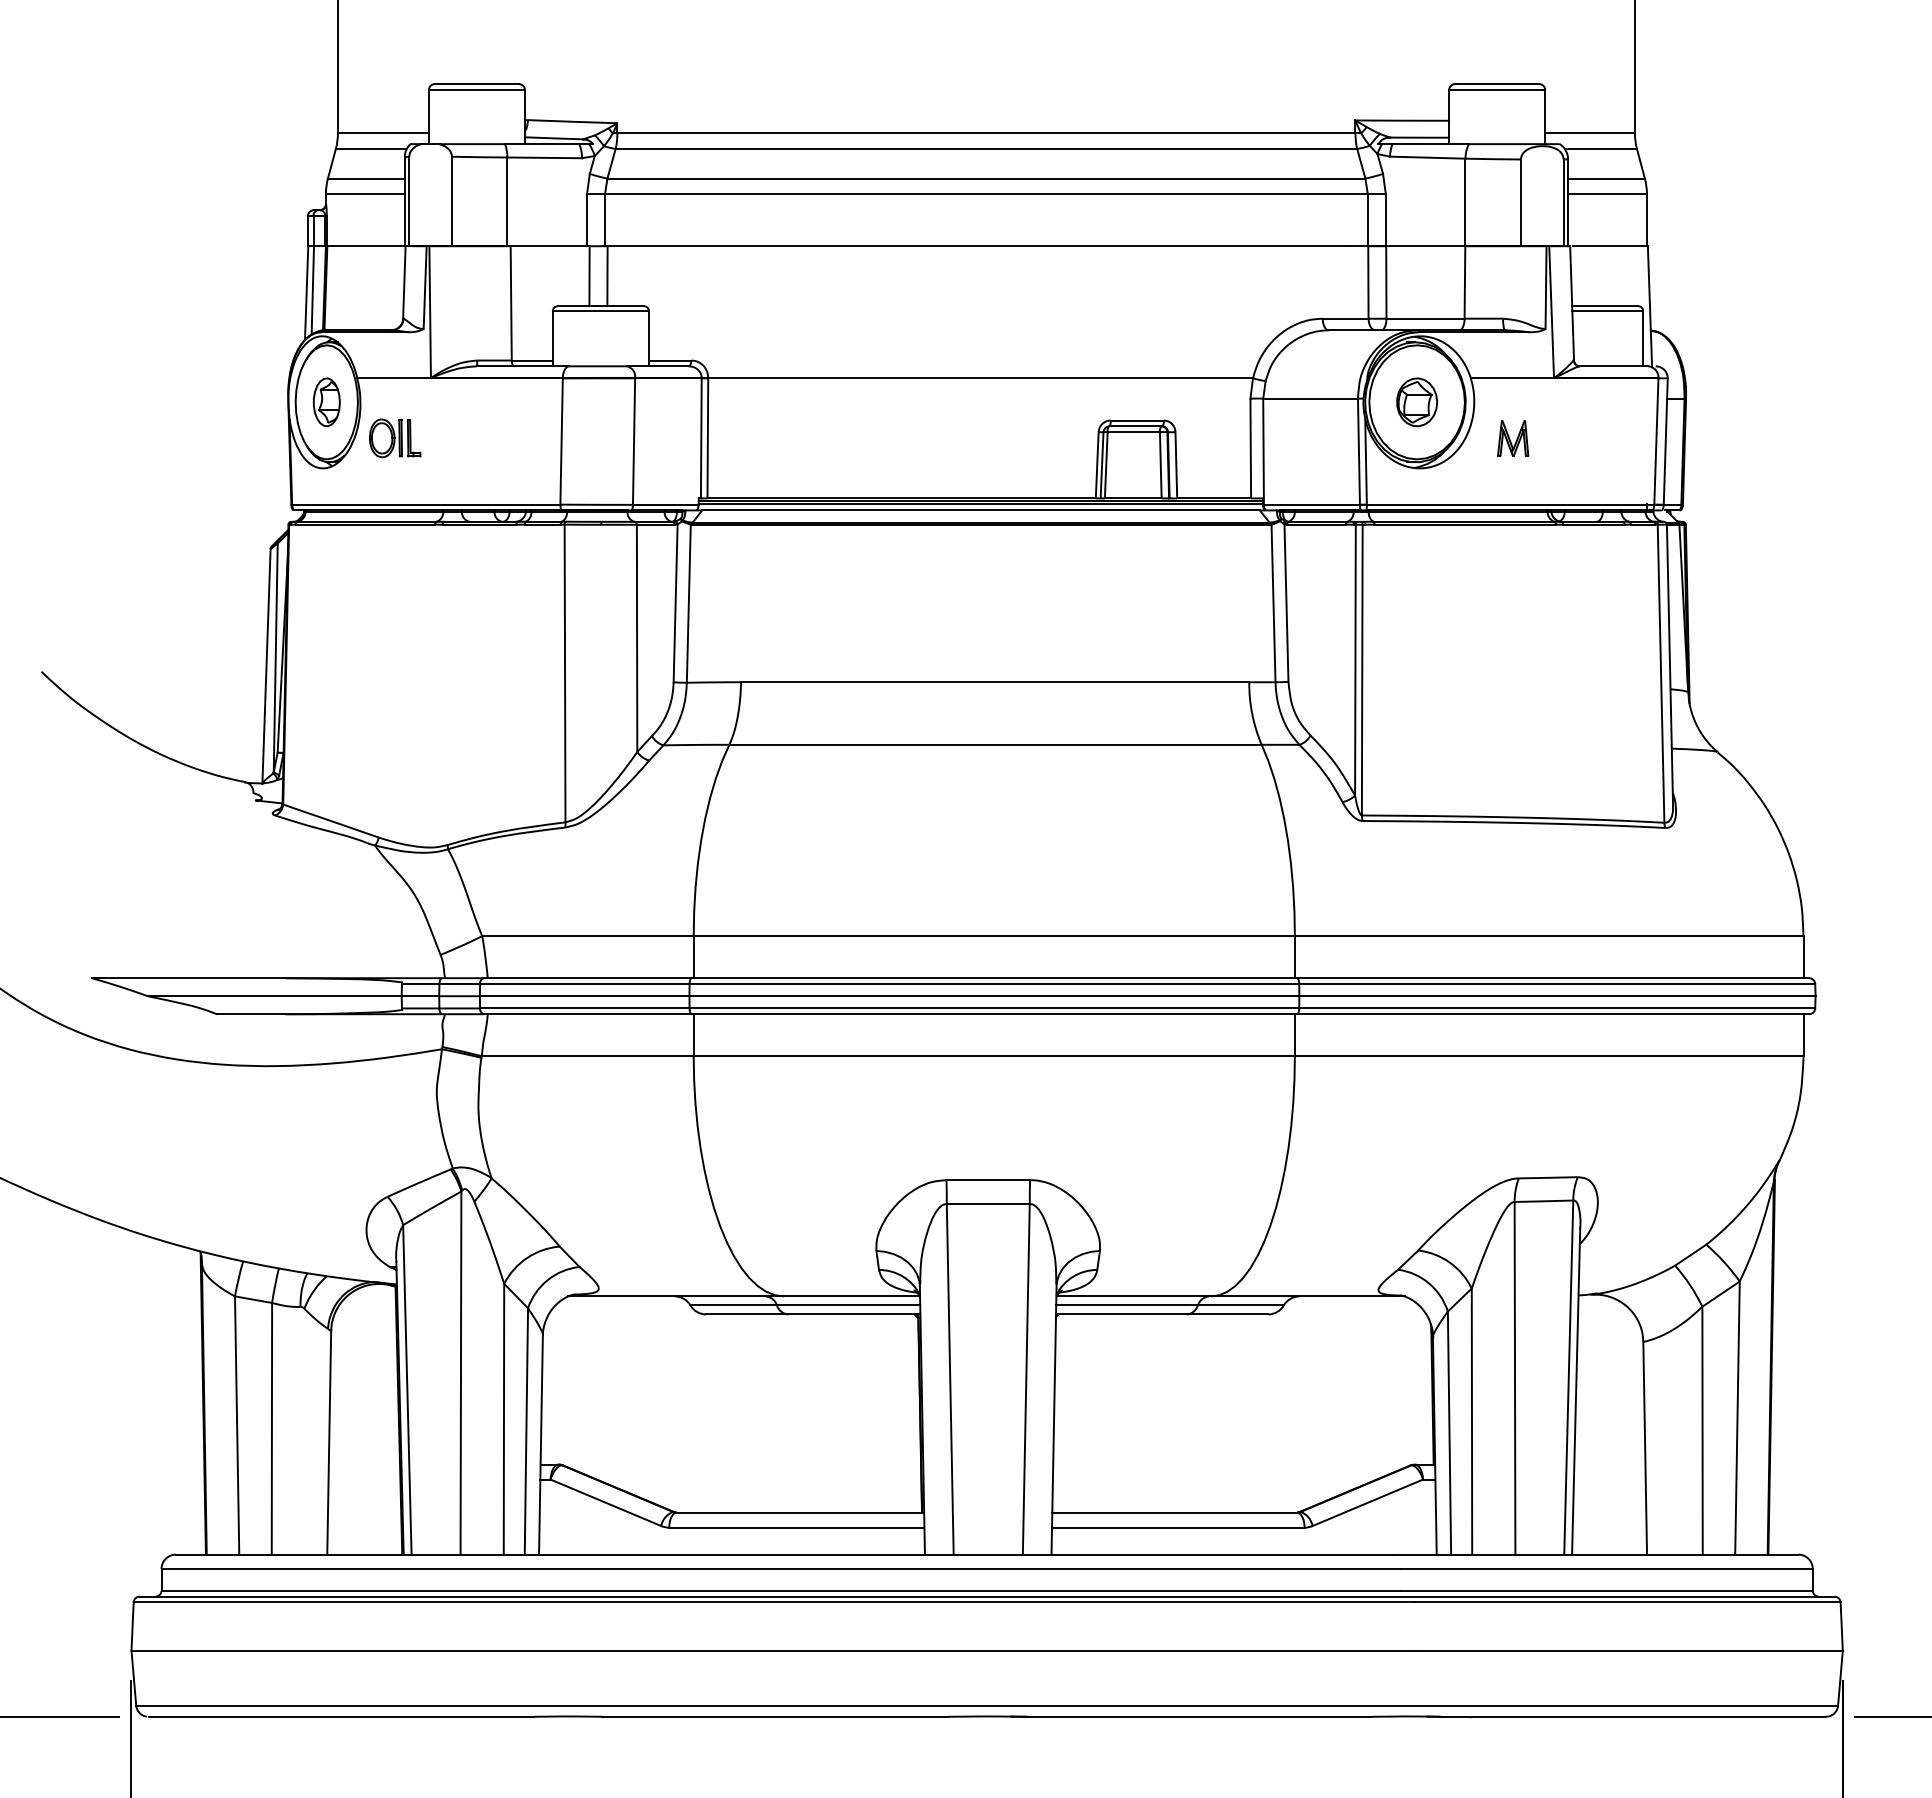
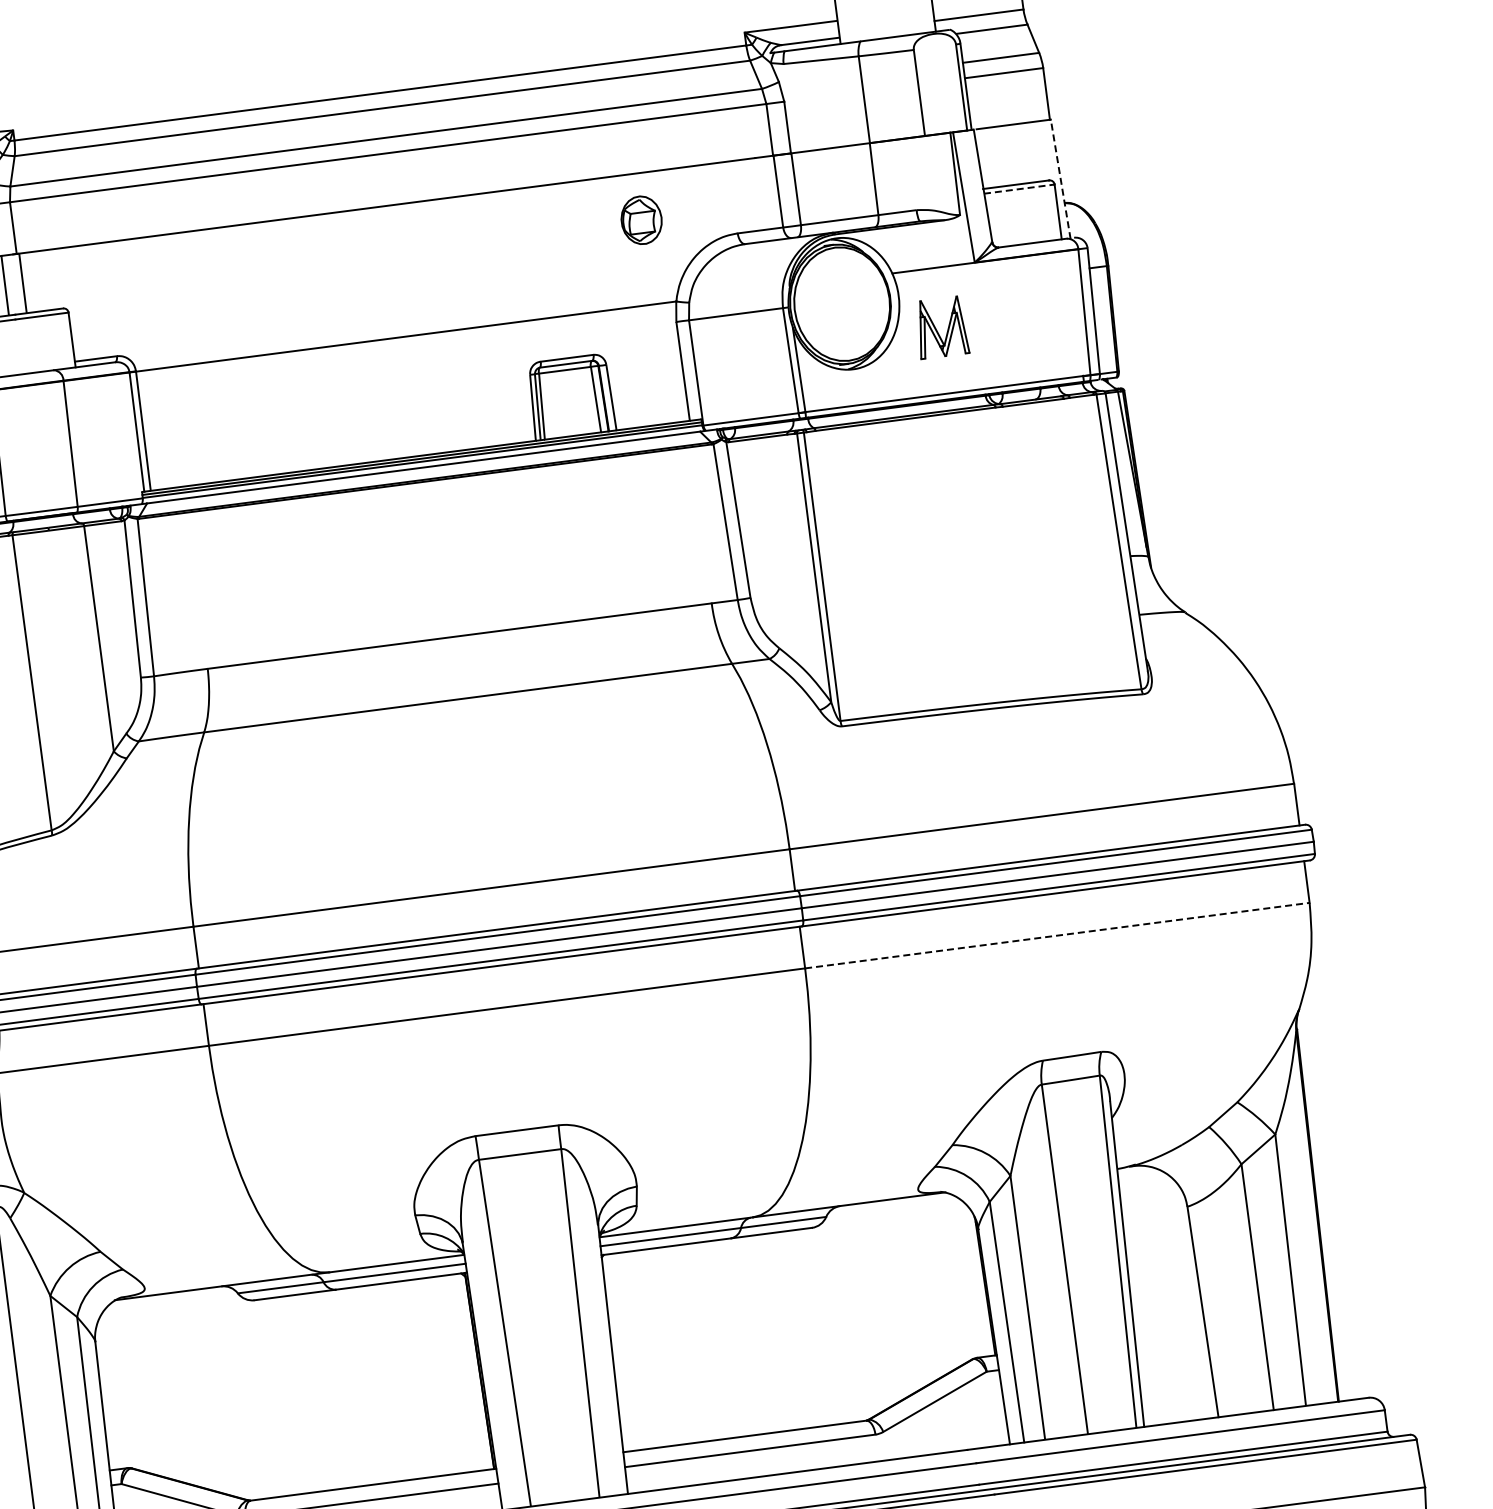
line: (1649, 306) -> (1060, 179), solid -> dashed
line: (1607, 311) -> (1019, 189), solid -> dashed
part: (1417, 402) -> (642, 220), moved
part: (1513, 438) -> (942, 327), size x1.6
line: (1549, 1056) -> (1057, 935), solid -> dashed

